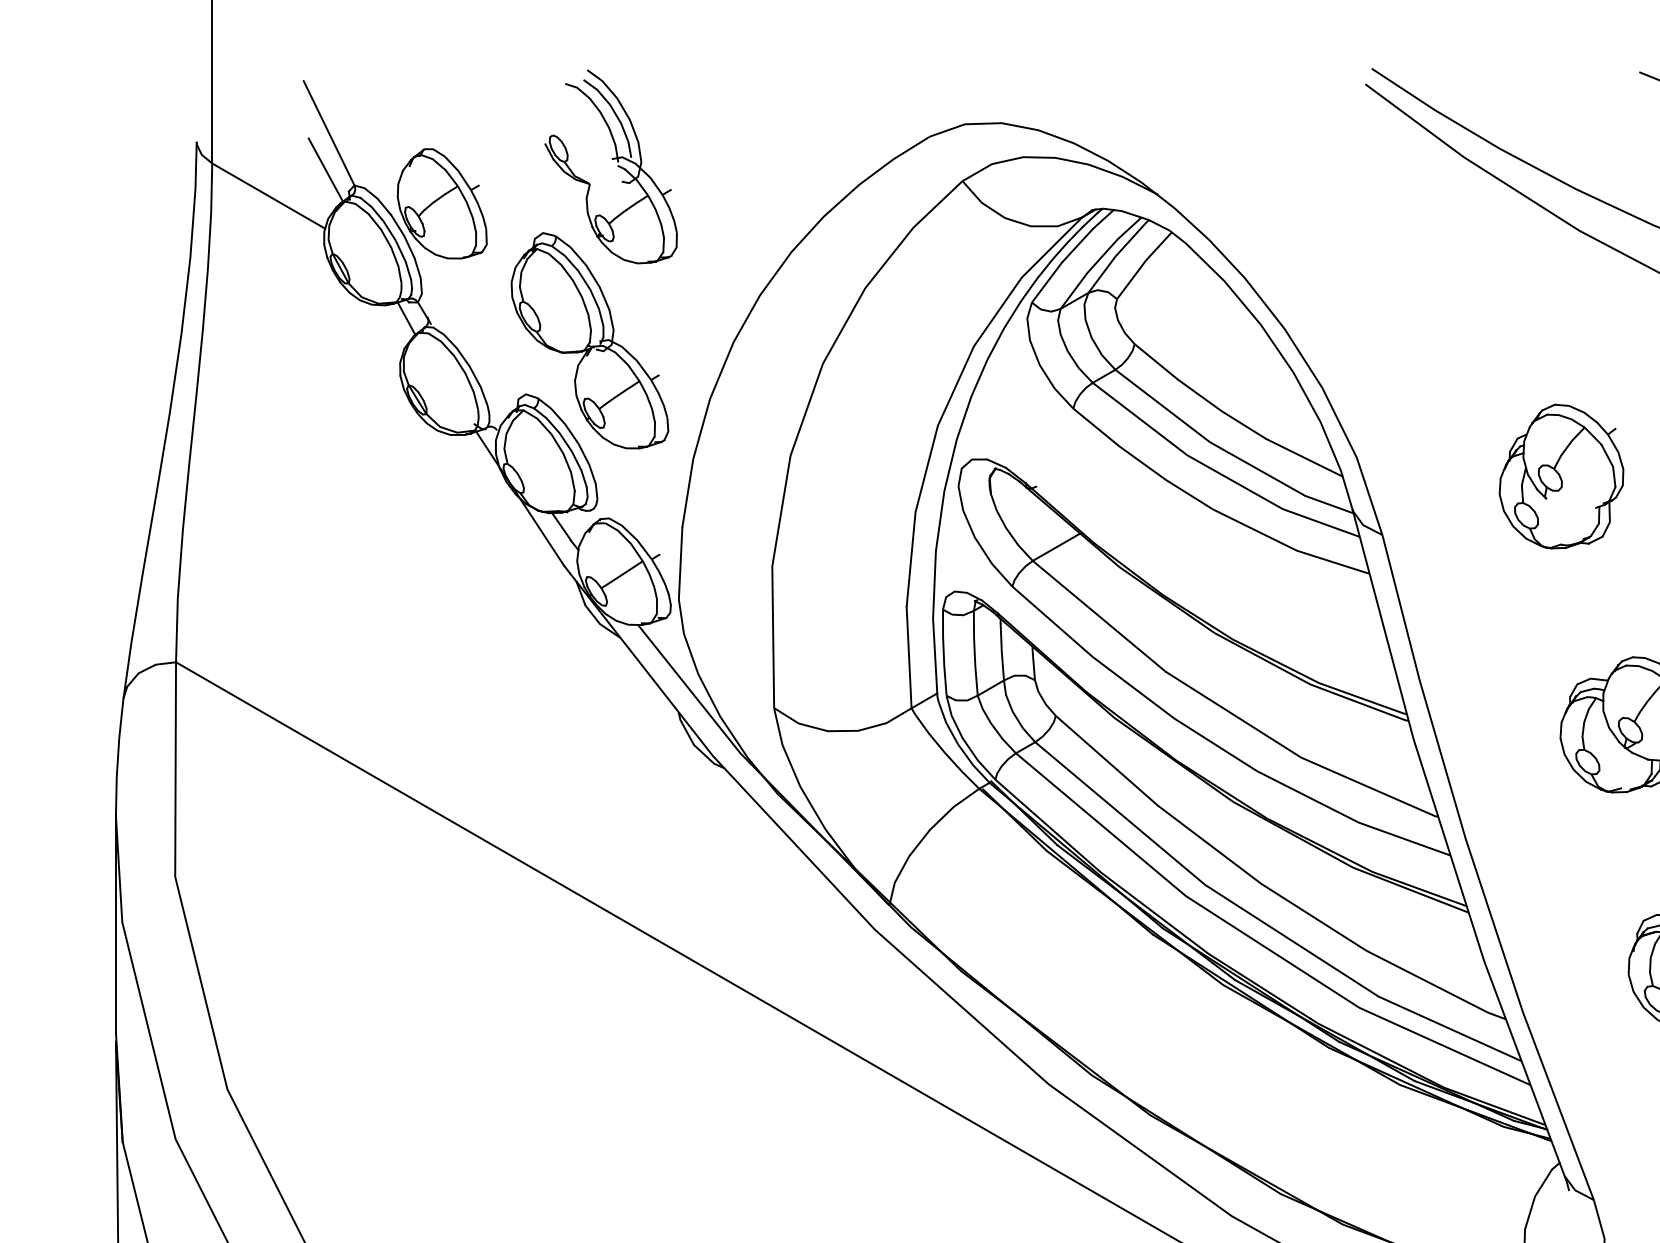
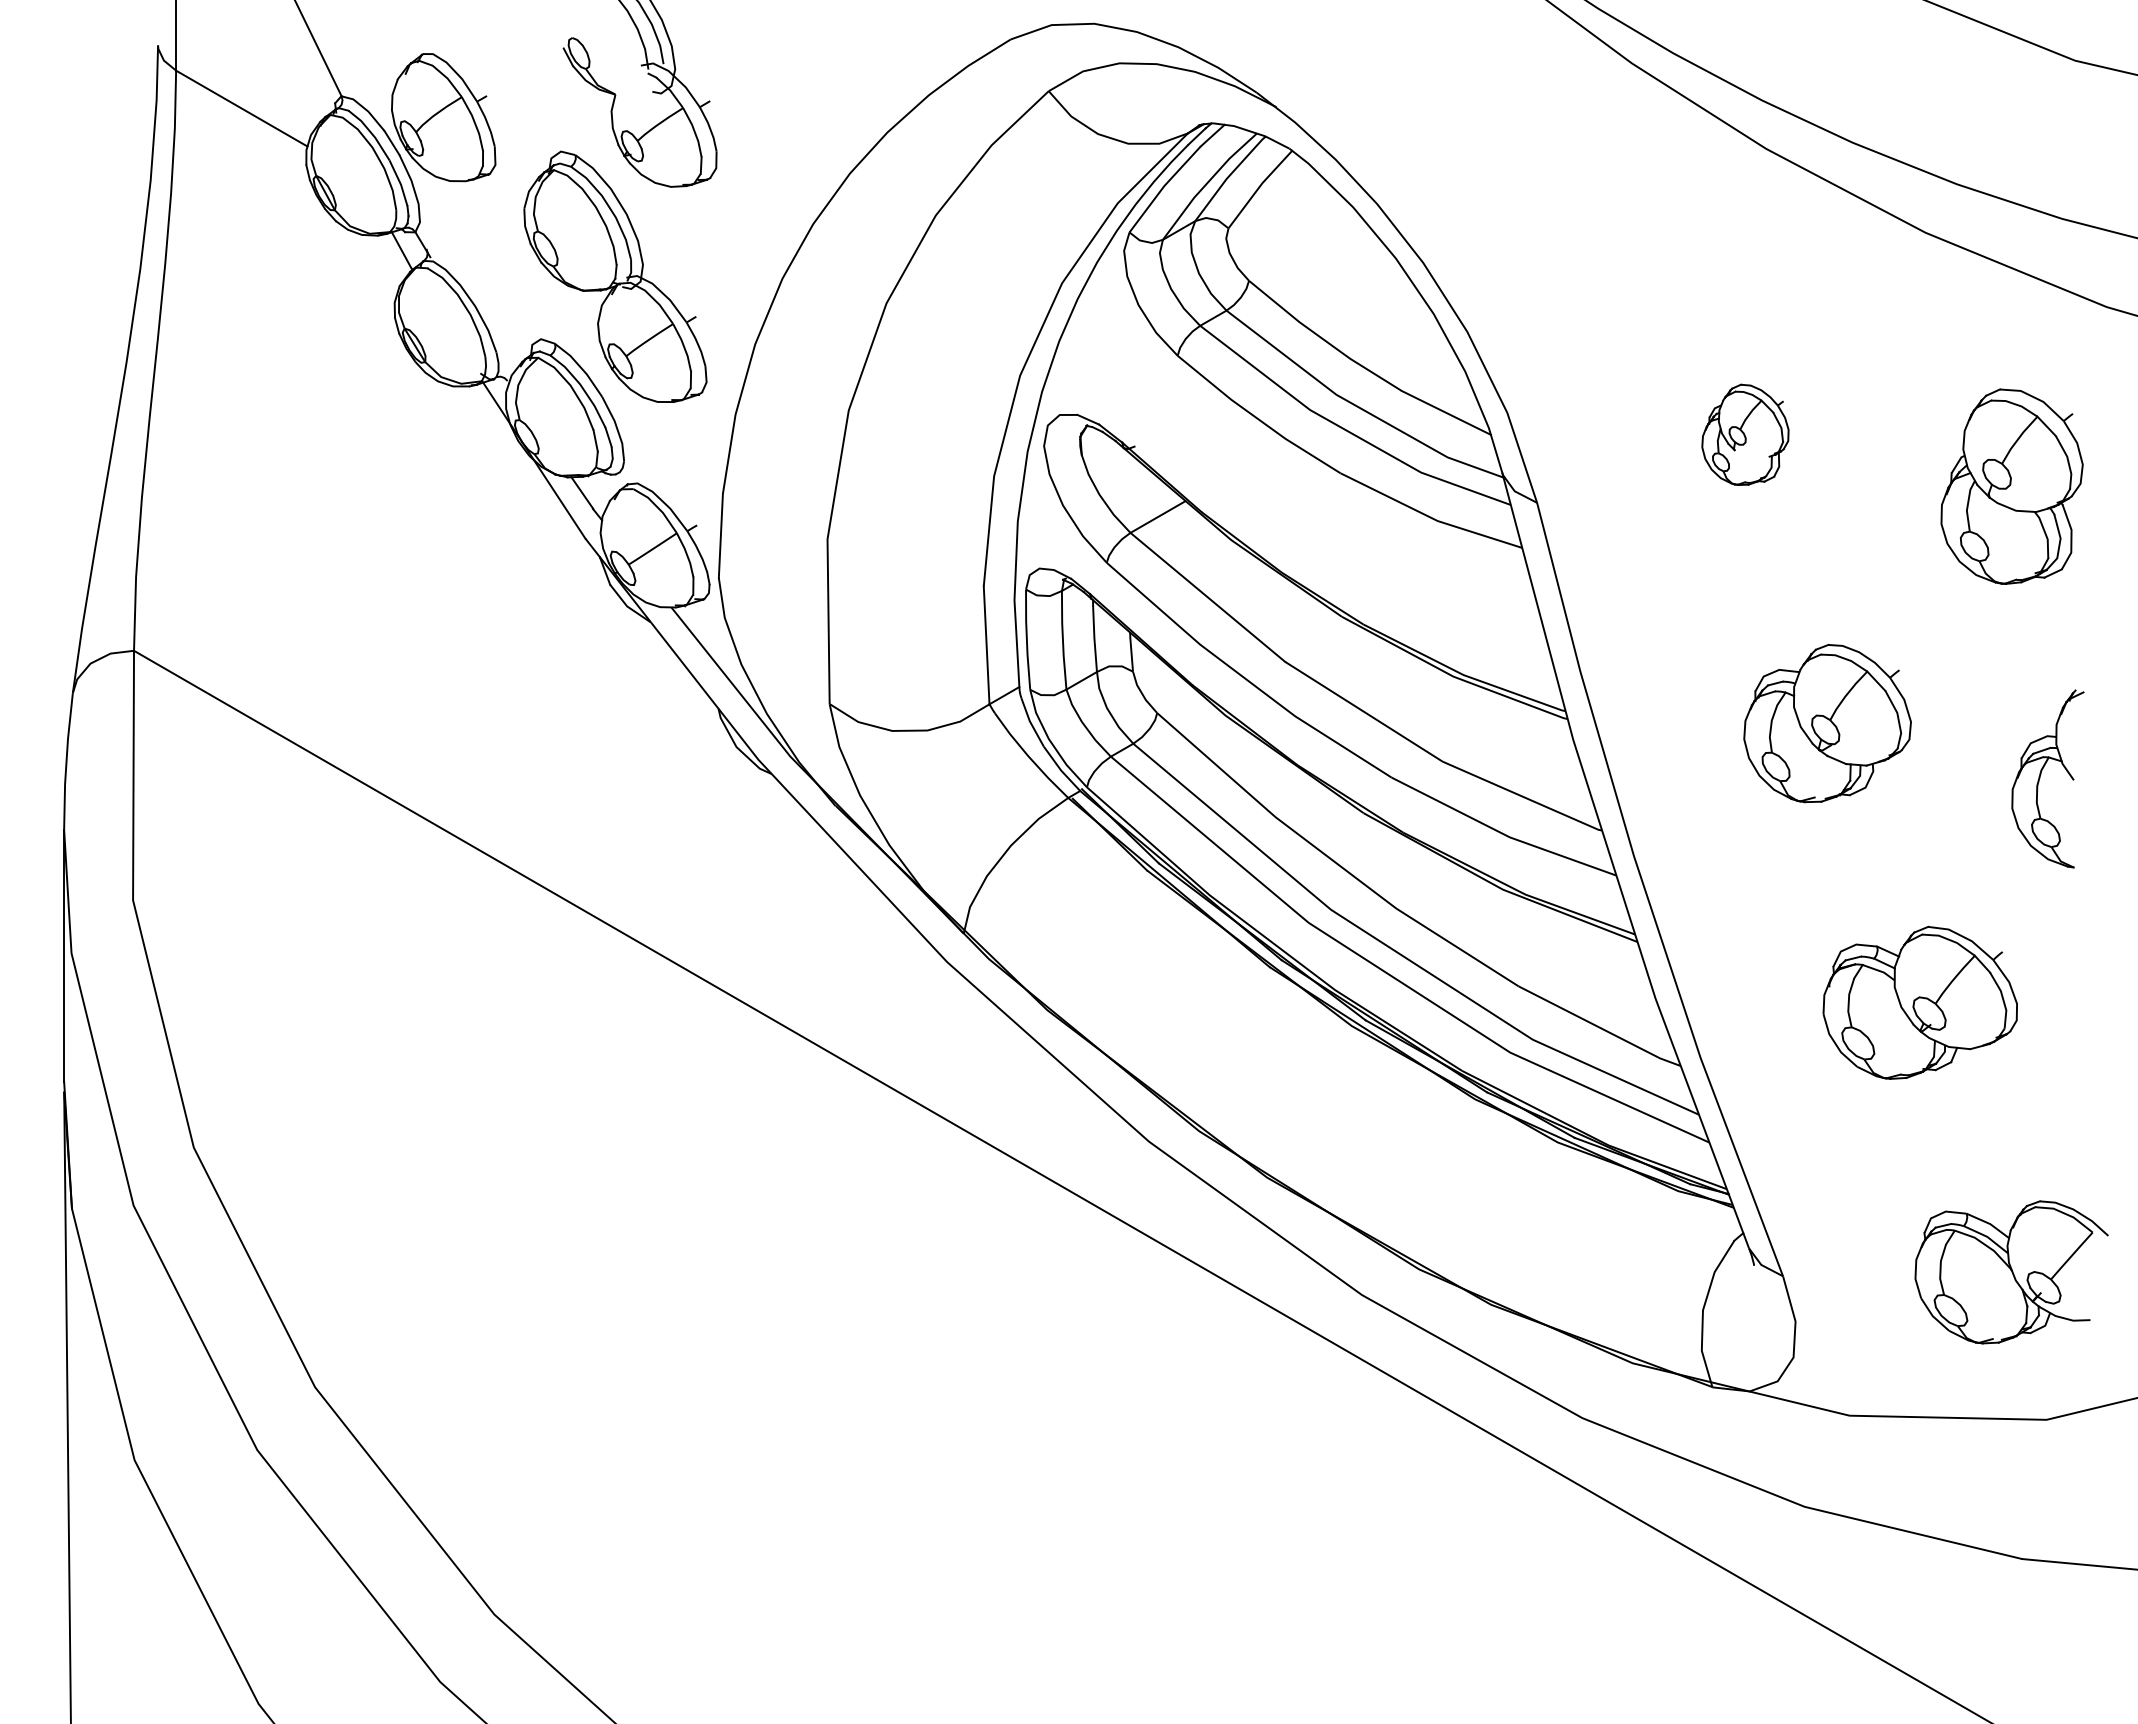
line: (326, 170) -> (308, 78), removed
part: (1561, 476) -> (1745, 434), size x0.6

